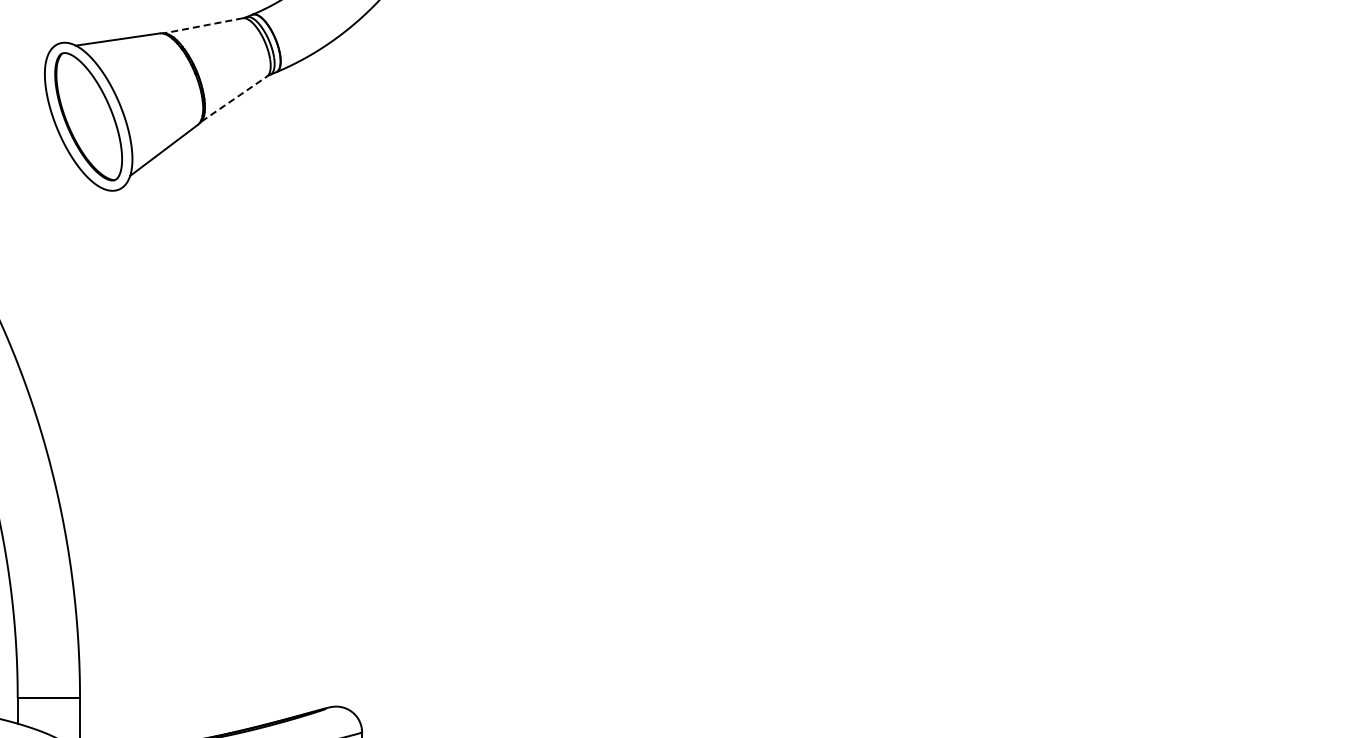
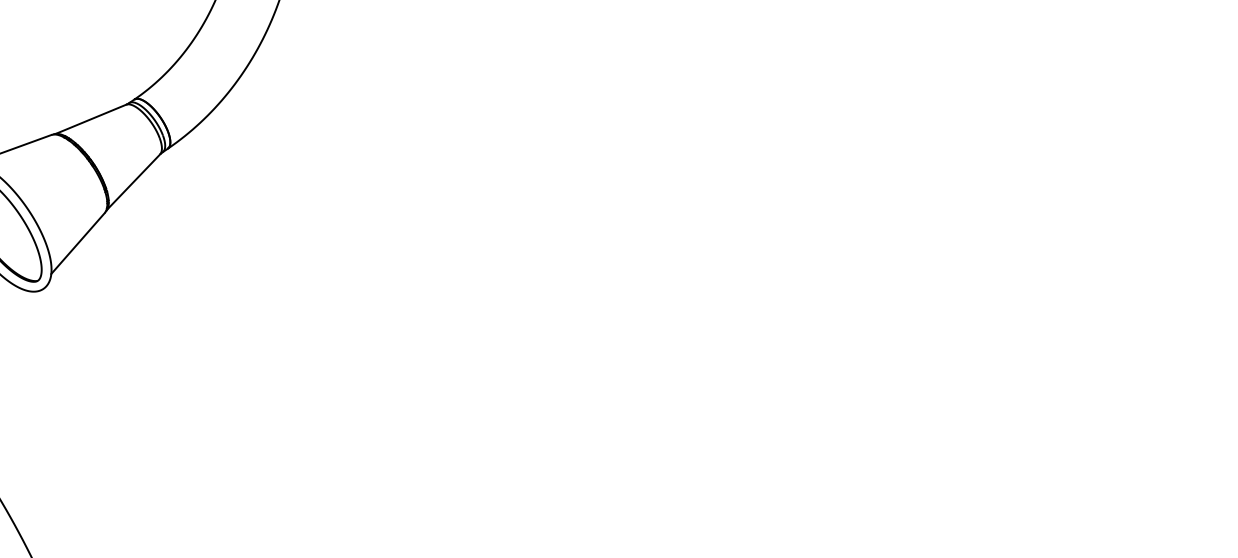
line: (203, 25) -> (90, 119), dashed -> solid
line: (234, 99) -> (134, 182), dashed -> solid

